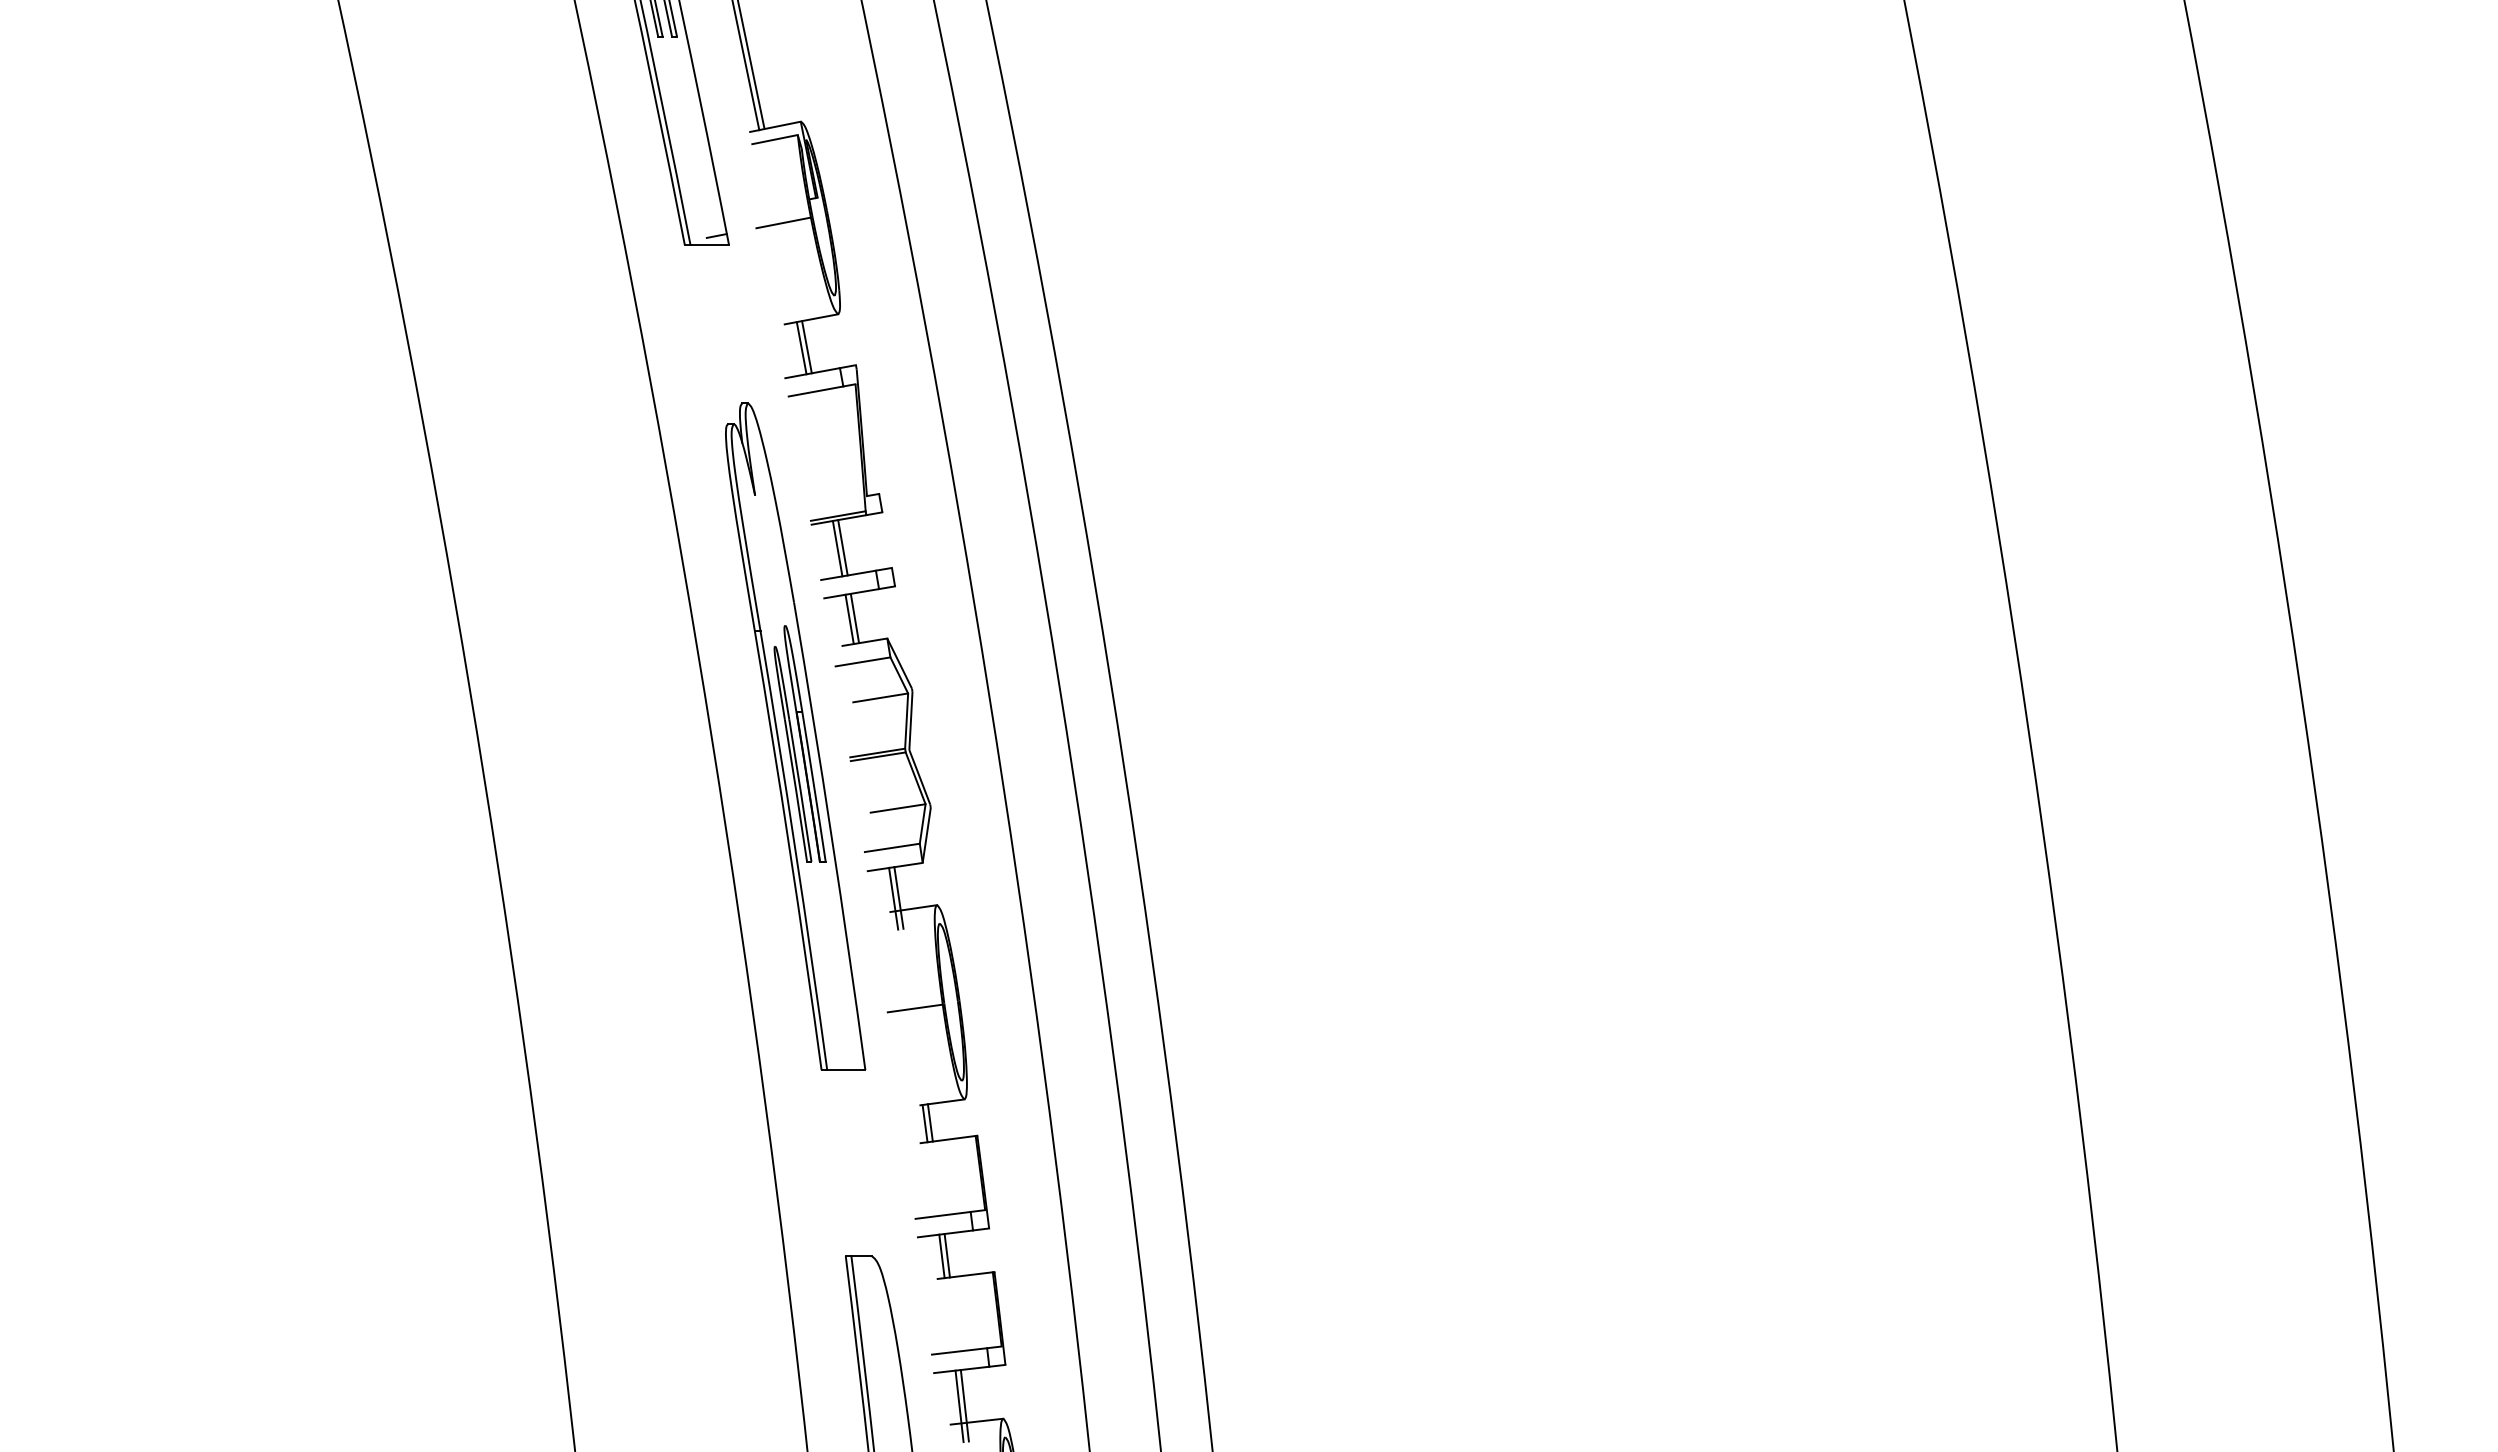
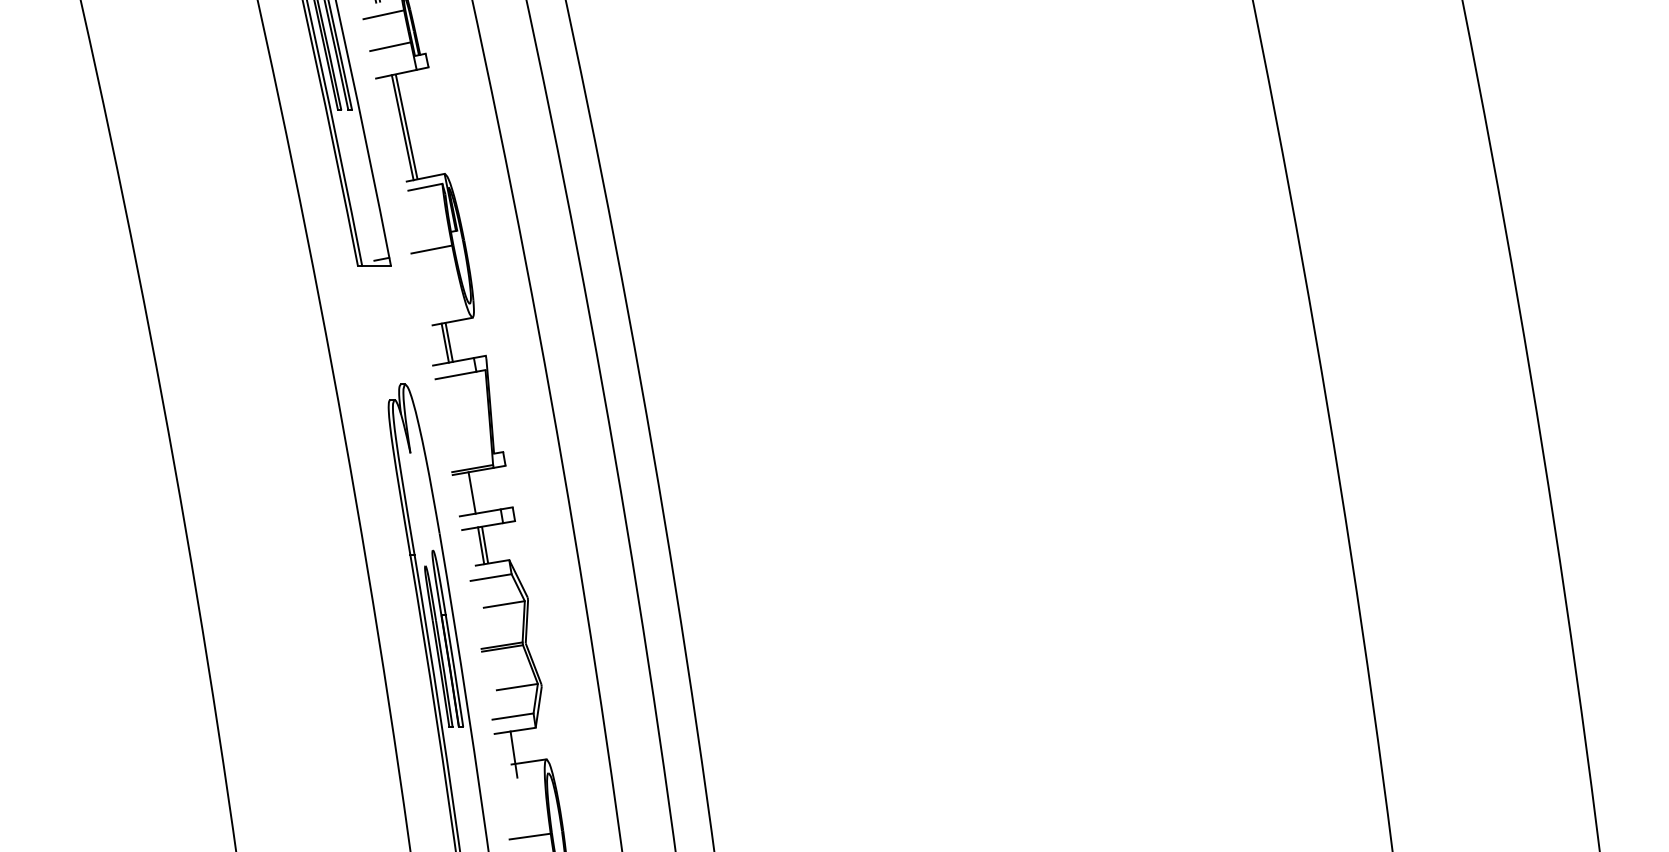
line: (842, 547) -> (475, 492), removed
line: (898, 897) -> (517, 753), removed

